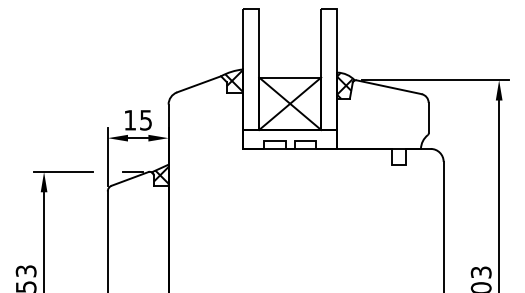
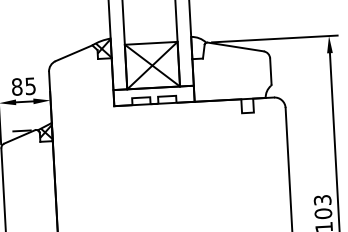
hatch: (345, 85) -> (198, 47), removed
text: (130, 119) -> (17, 86), 15 -> 85

